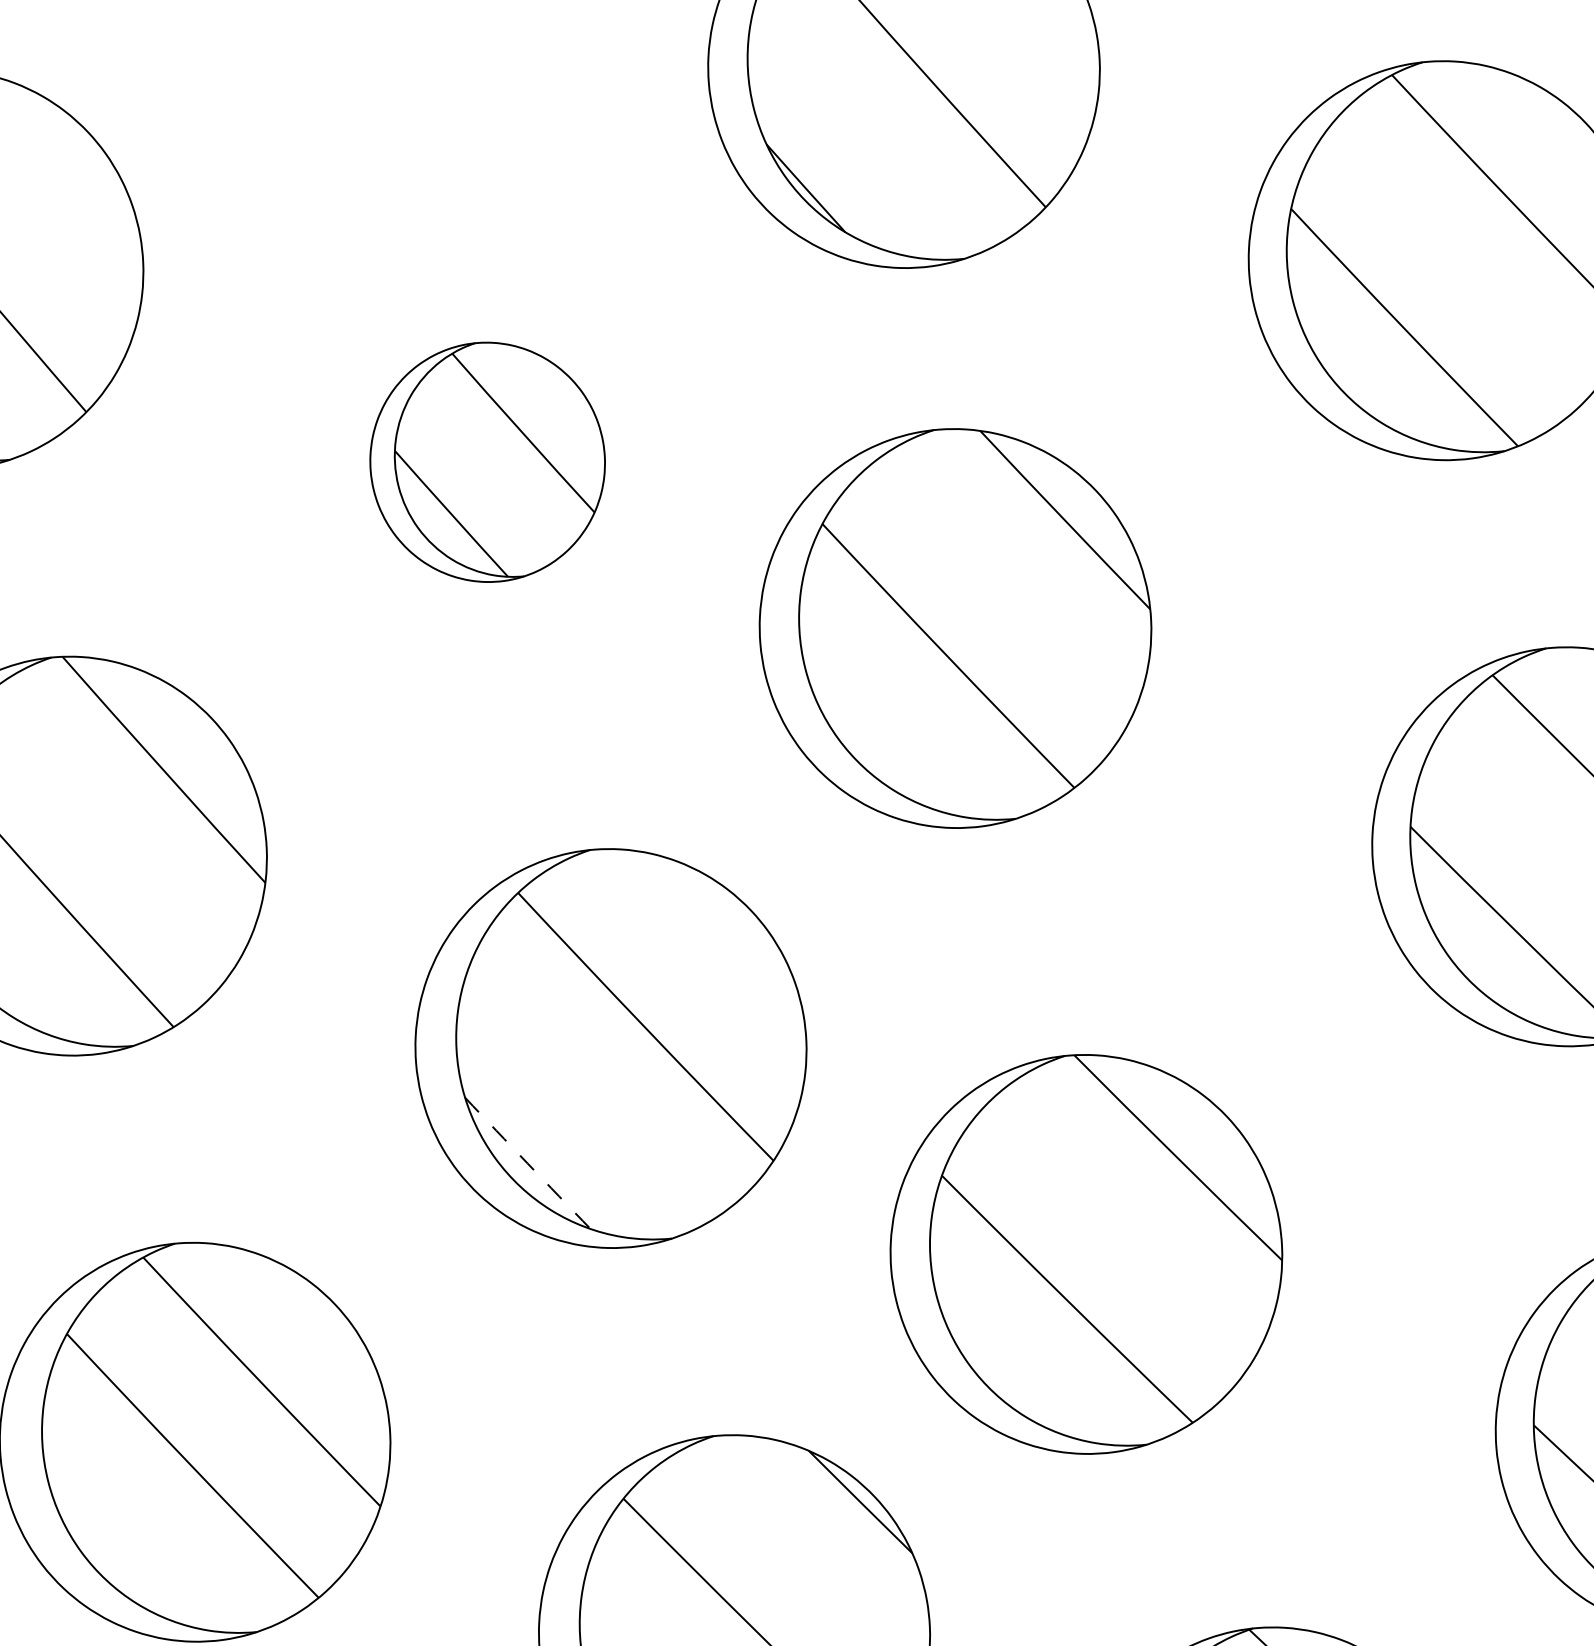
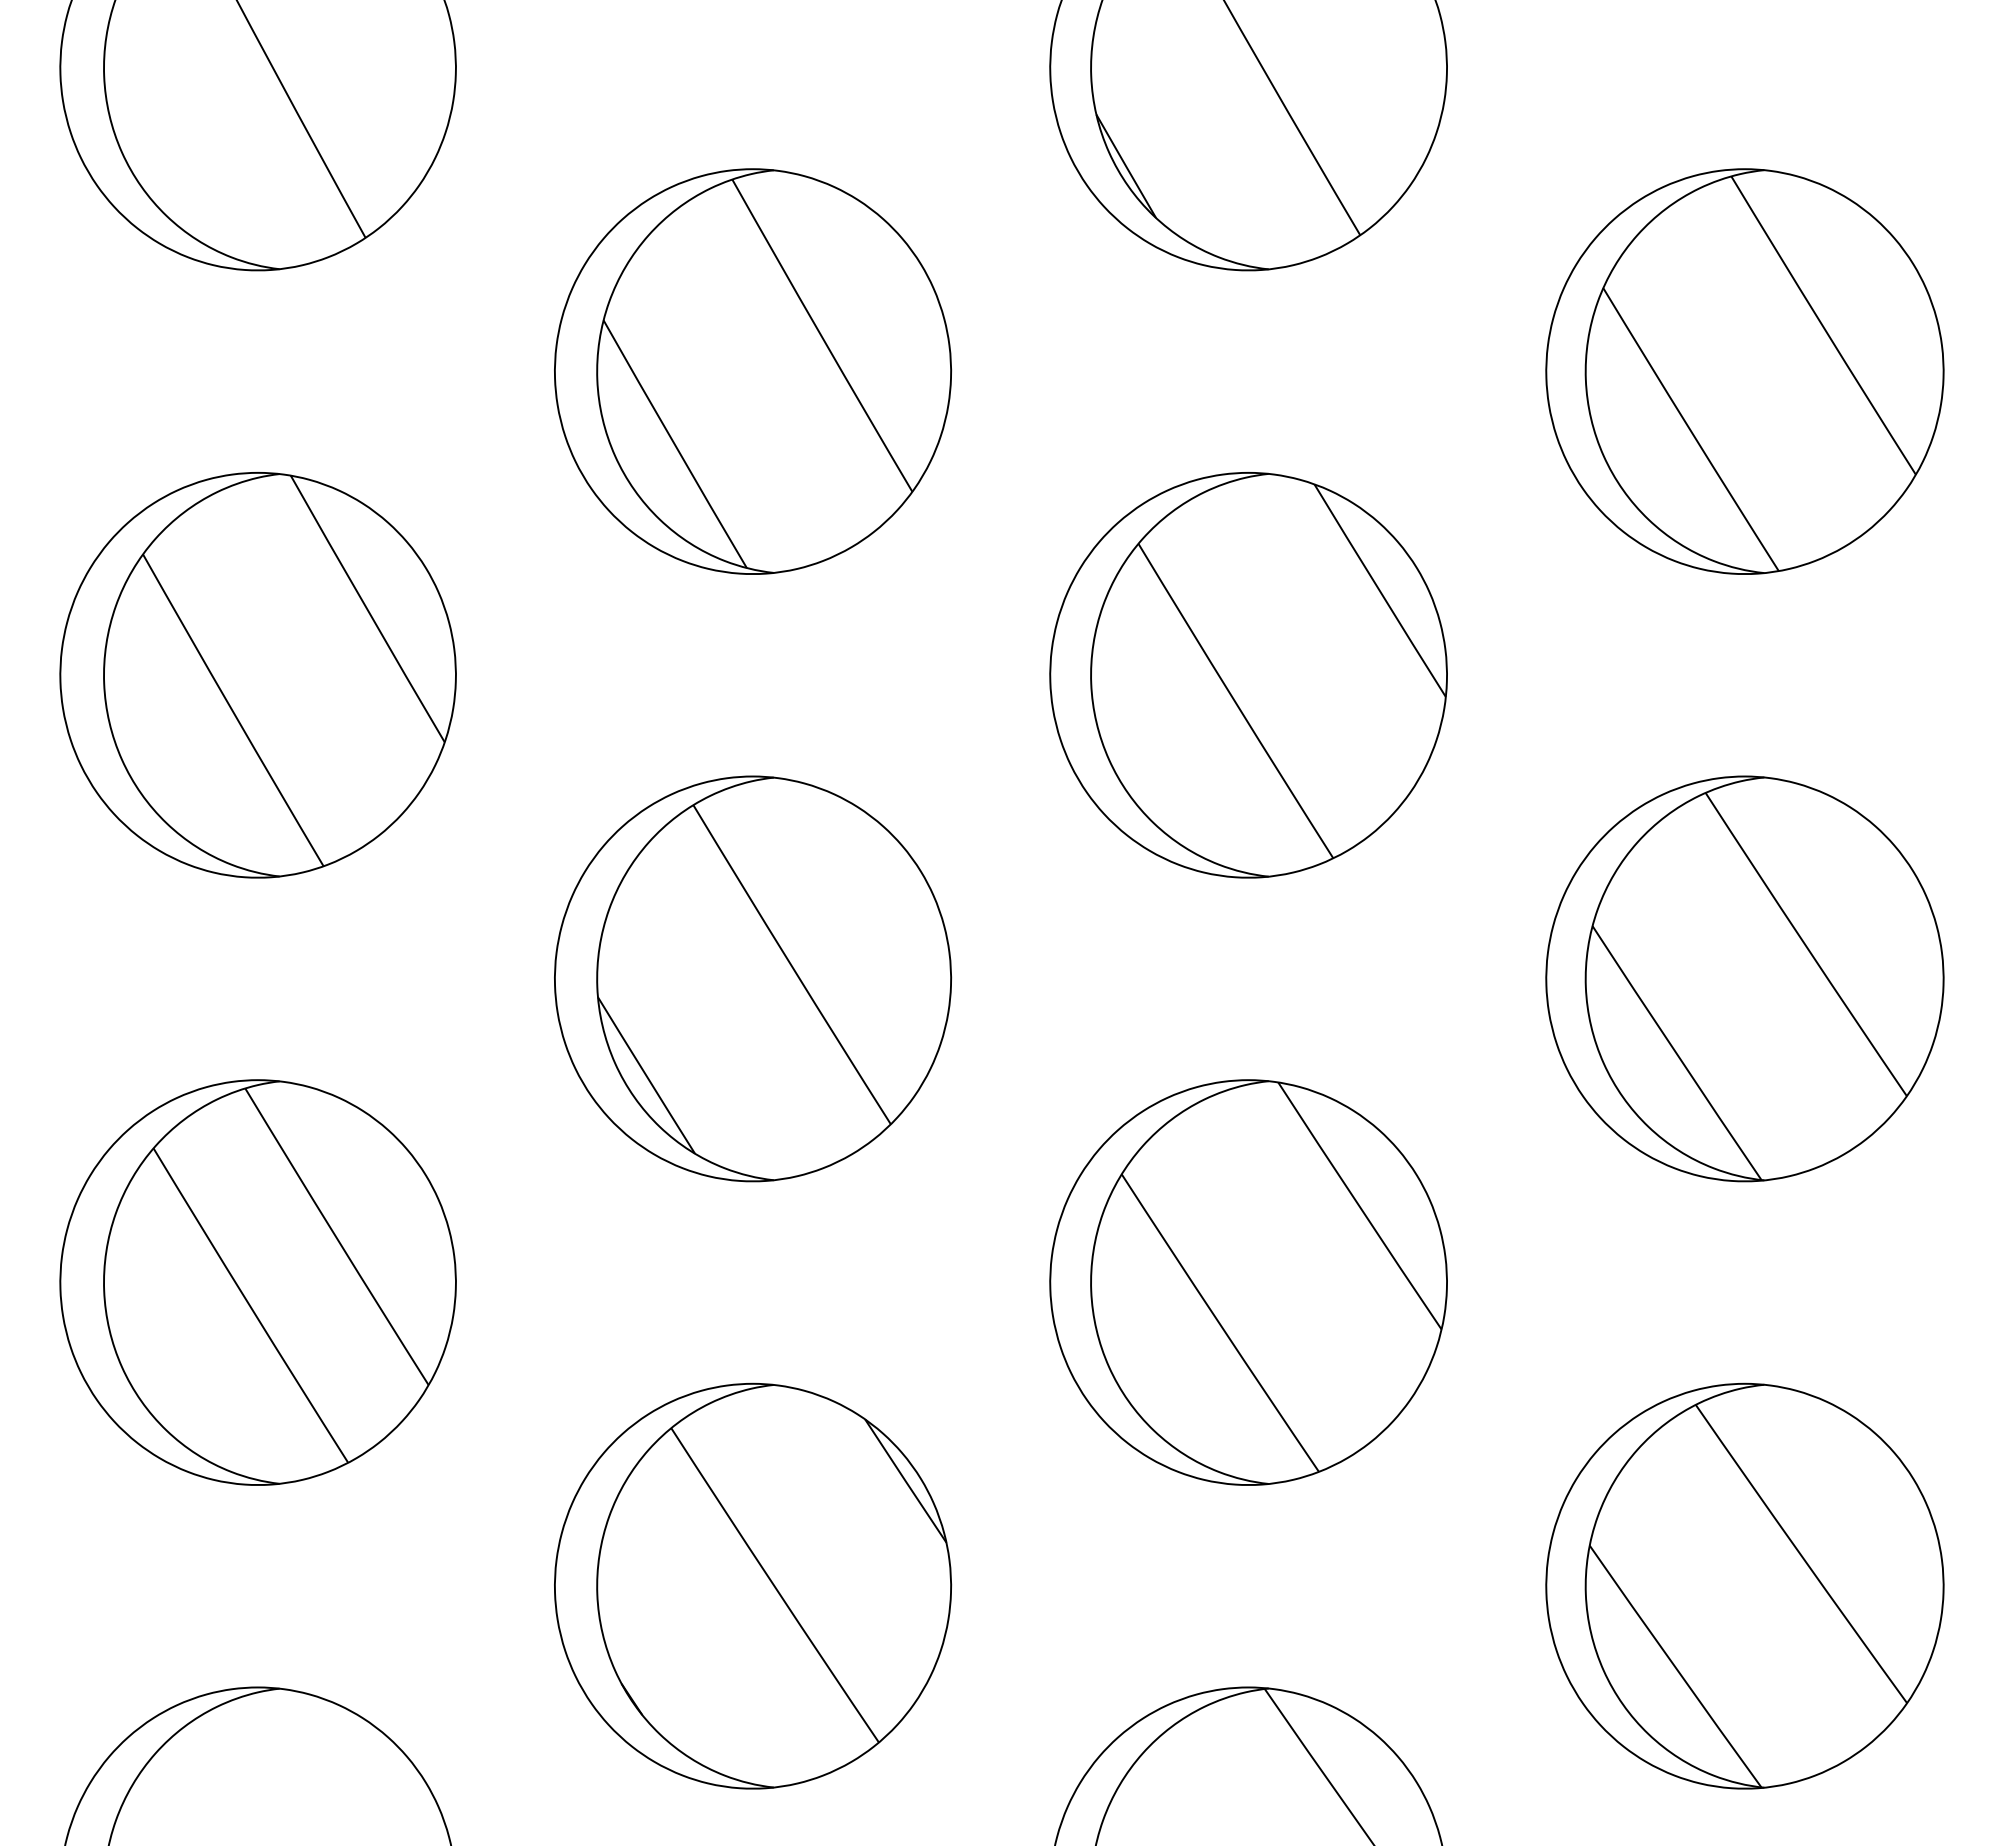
part: (487, 462) -> (753, 371), size x1.67
part: (955, 628) -> (1248, 675), moved
arc: (527, 1163) -> (646, 1075), dashed -> solid
part: (1086, 1254) -> (1248, 1282), moved

